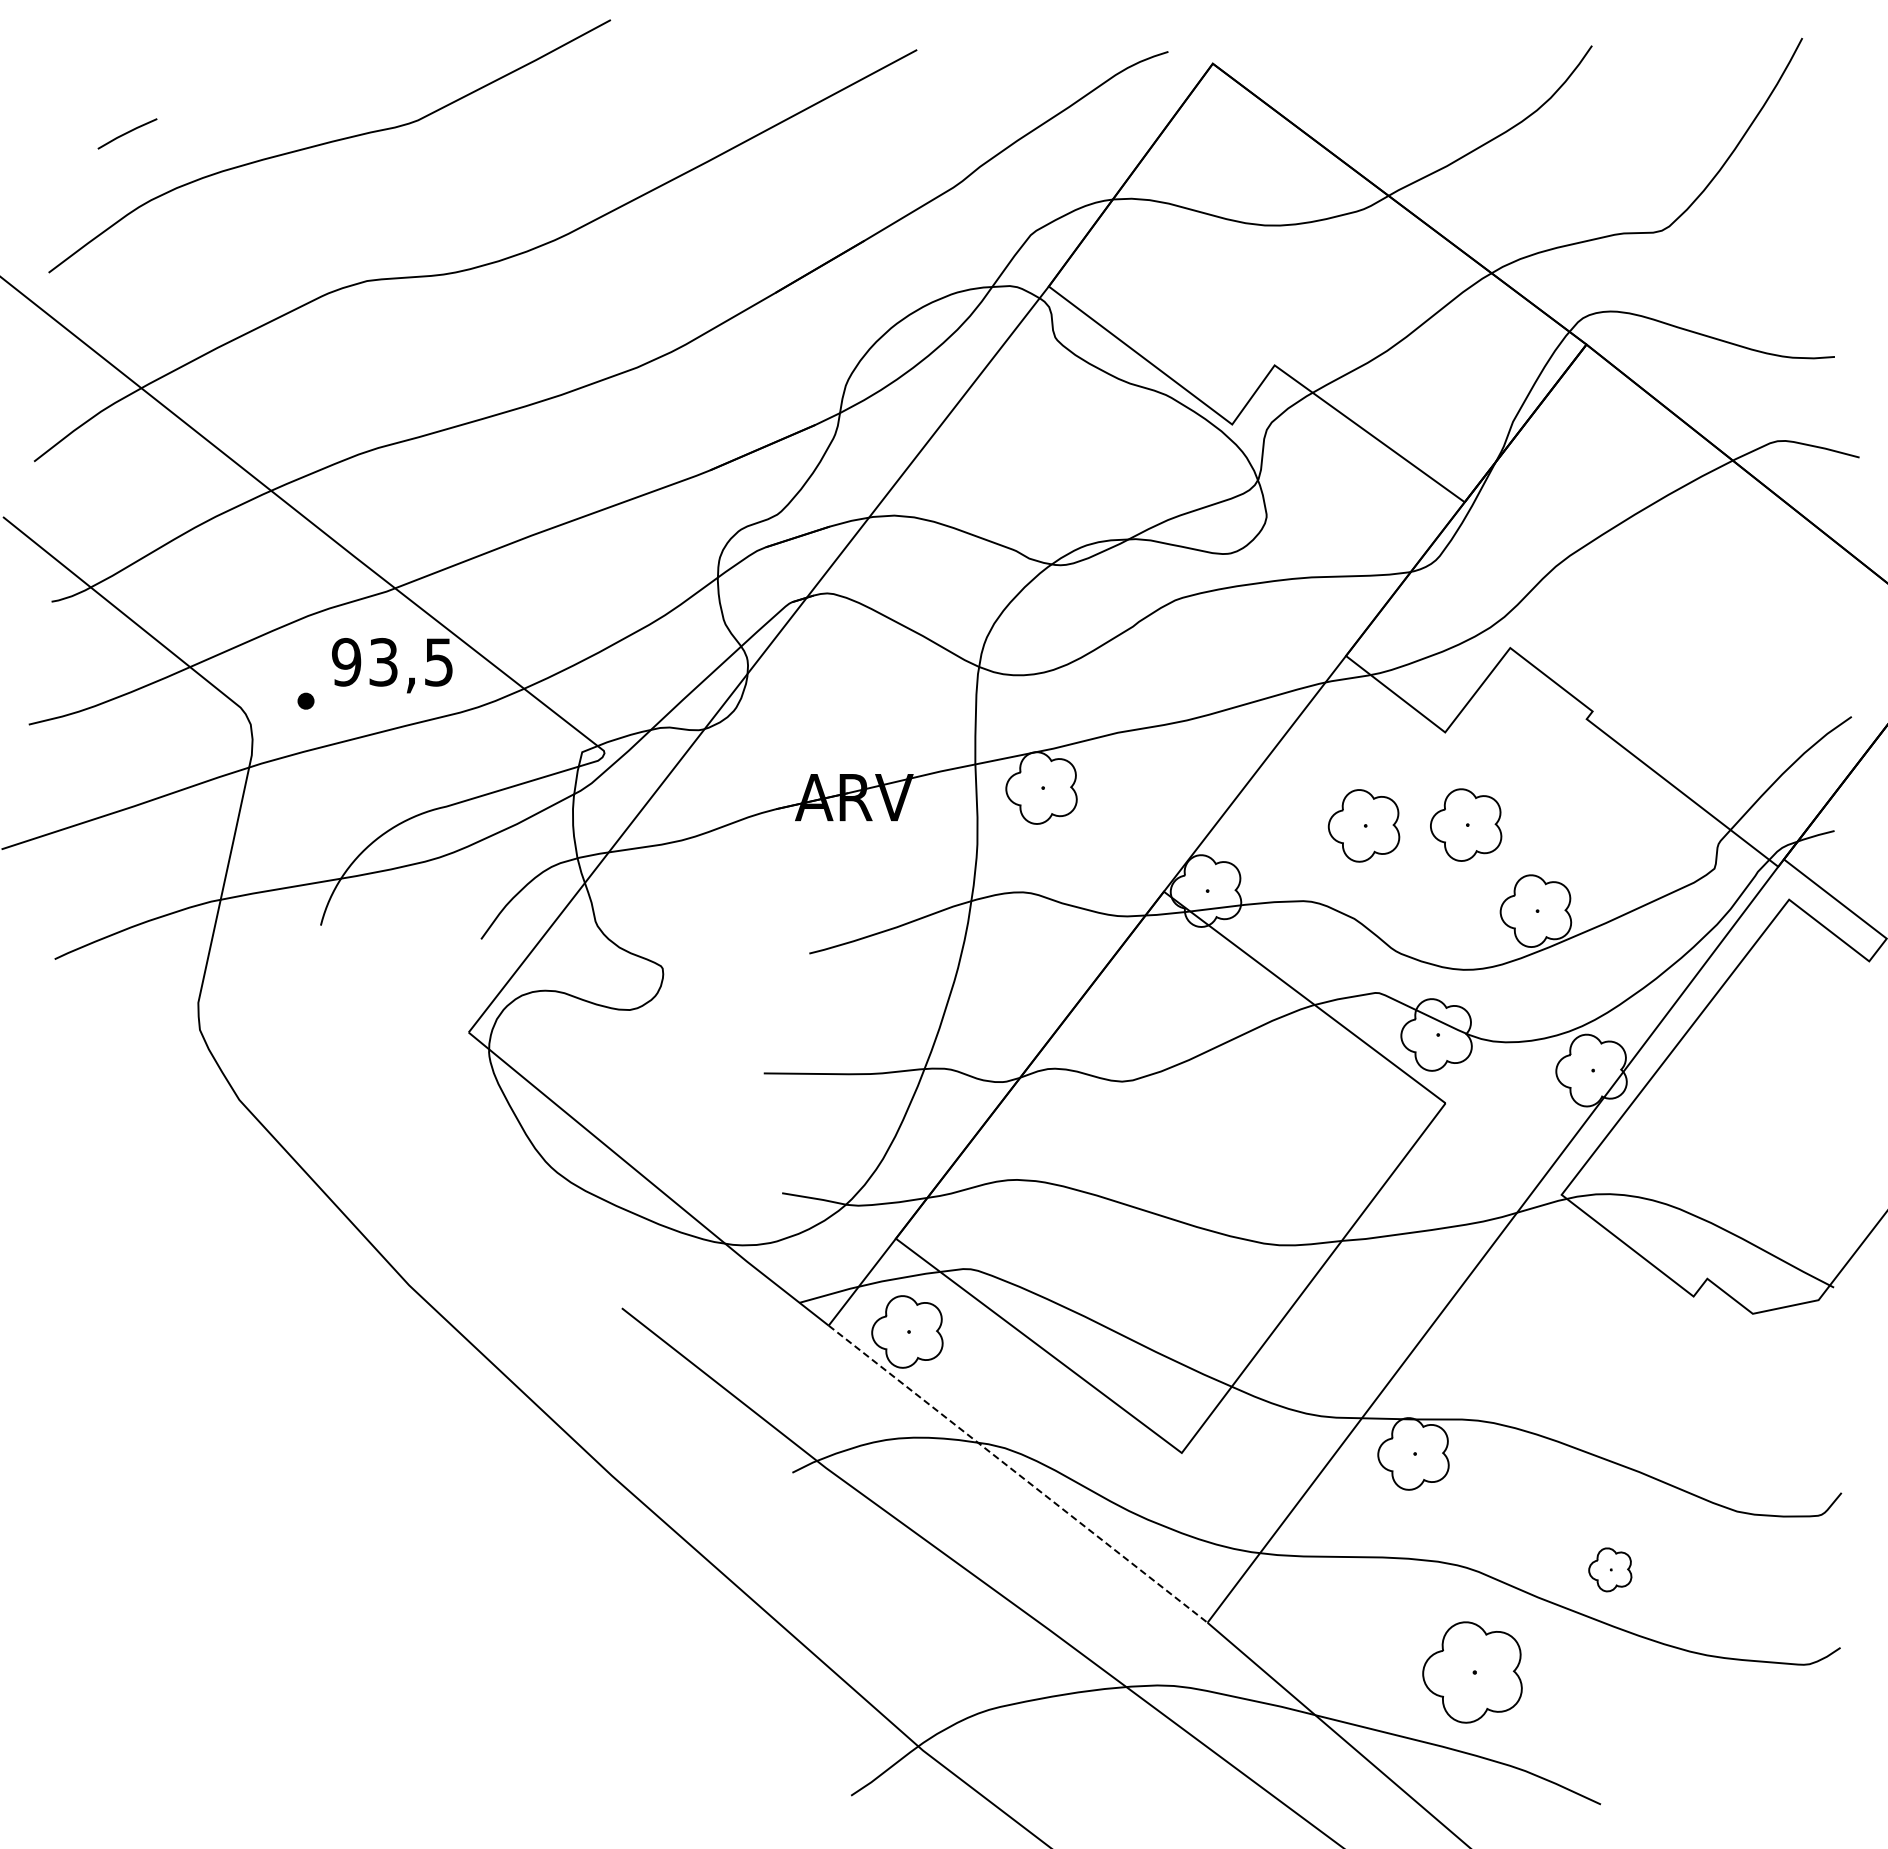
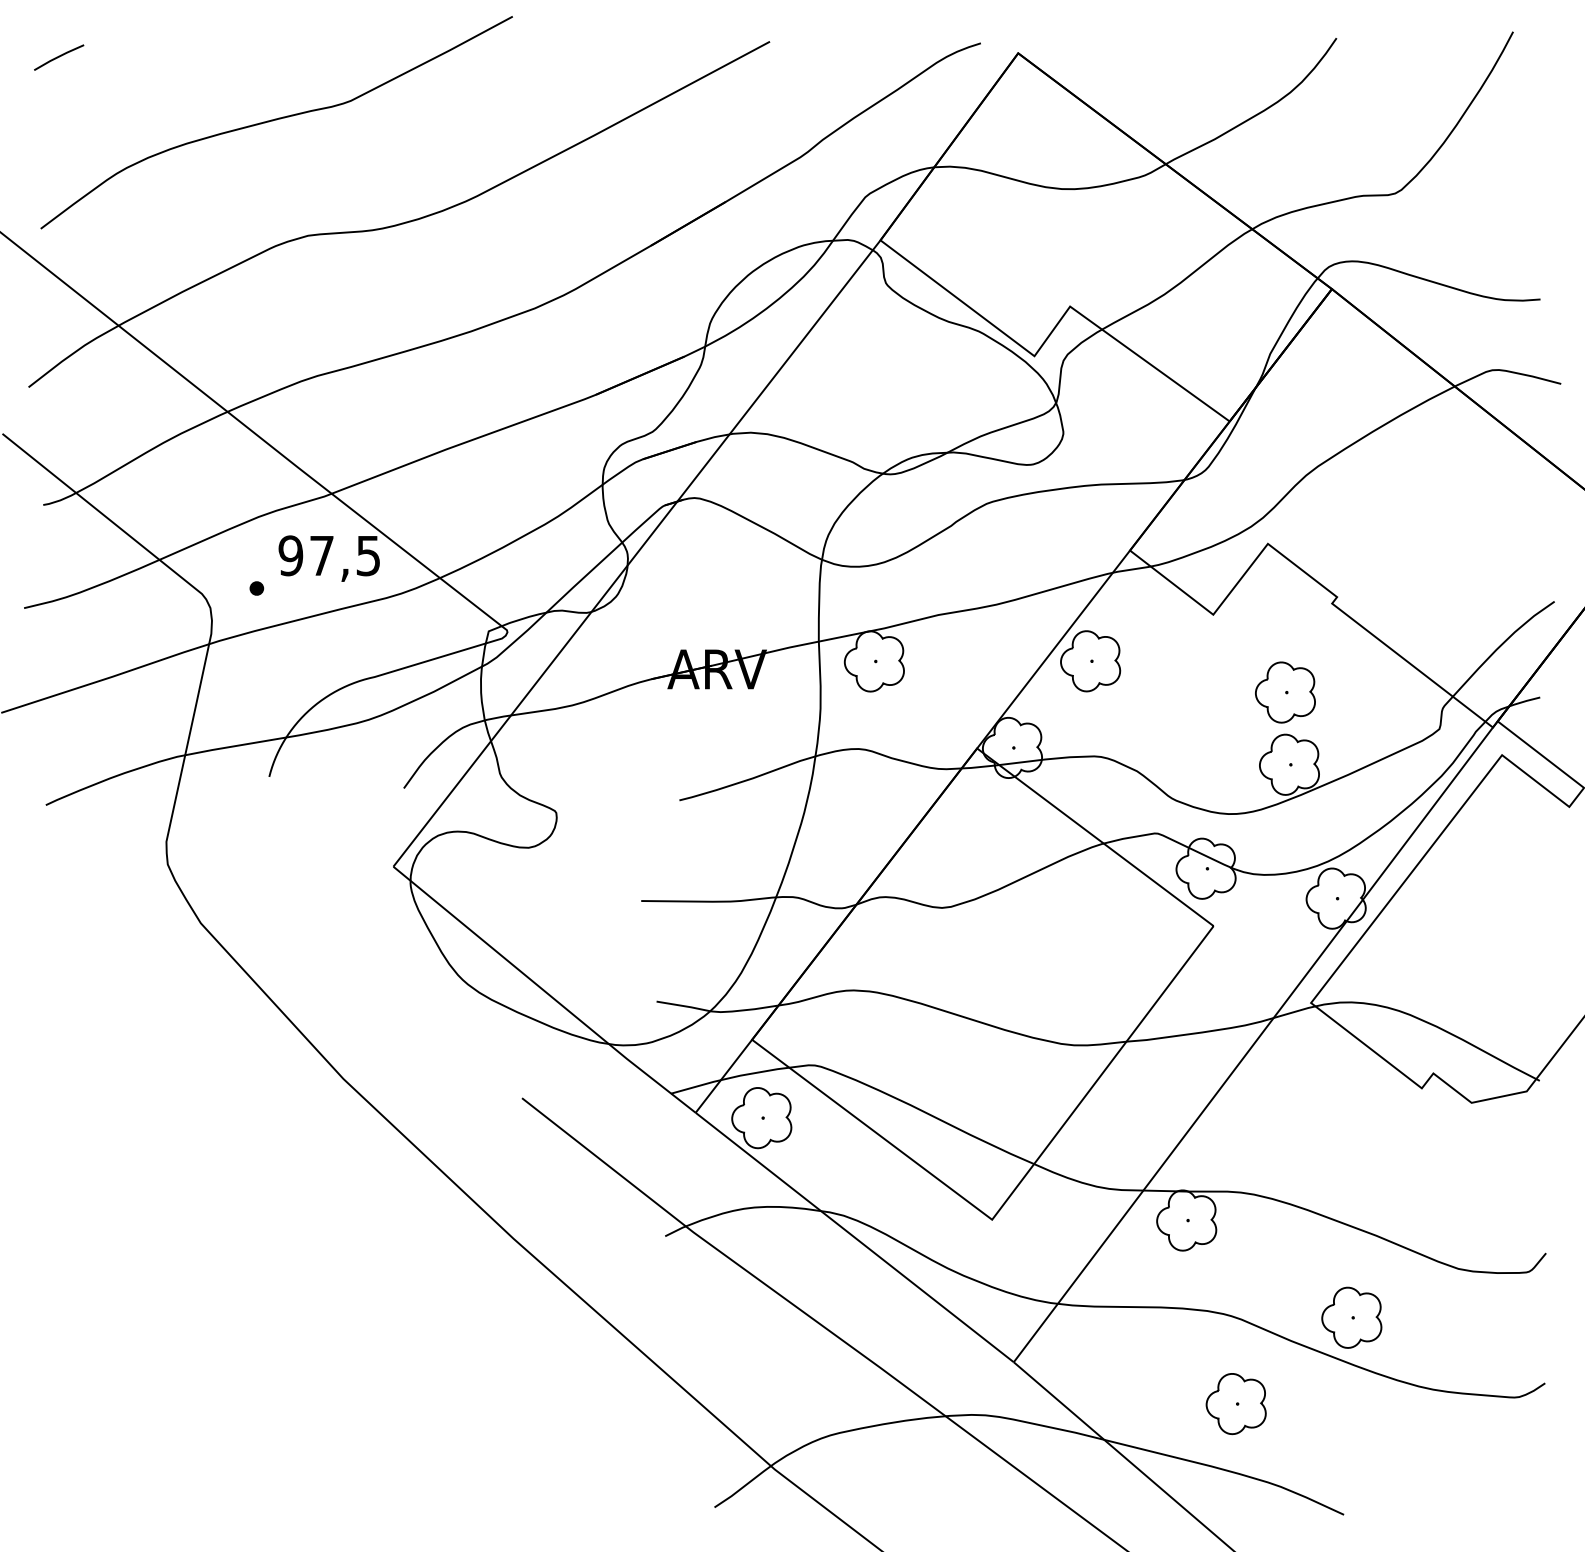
line: (127, 133) -> (59, 57), moved
text: (383, 662) -> (321, 556), 93,5 -> 97,5
part: (1466, 824) -> (1285, 692), moved
part: (1363, 825) -> (1090, 660), moved
line: (1018, 1474) -> (855, 1237), dashed -> solid
part: (1610, 1569) -> (1352, 1317), size x1.67
part: (1472, 1672) -> (1236, 1404), size x0.71

